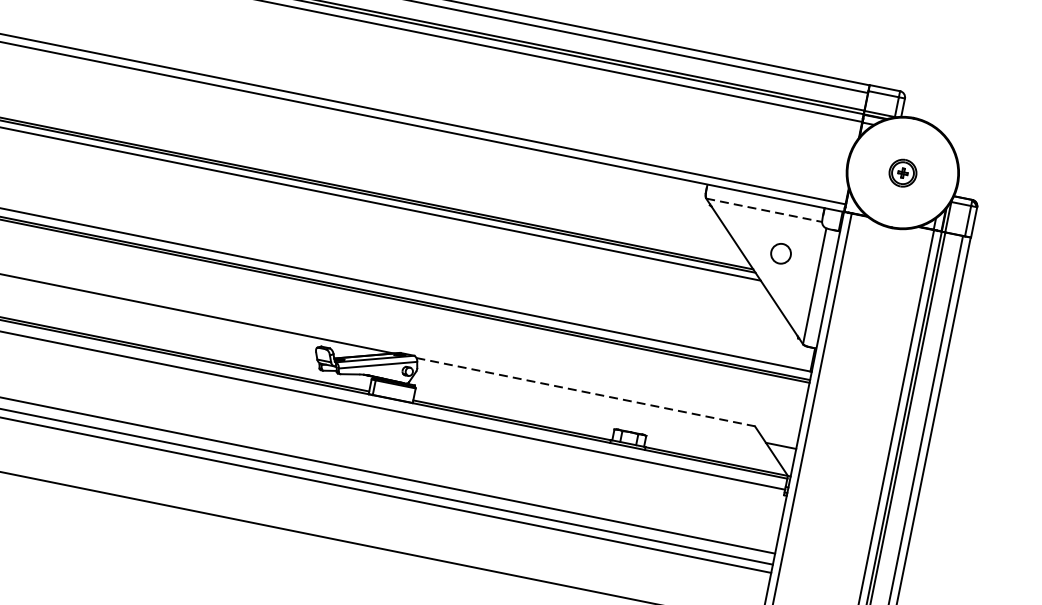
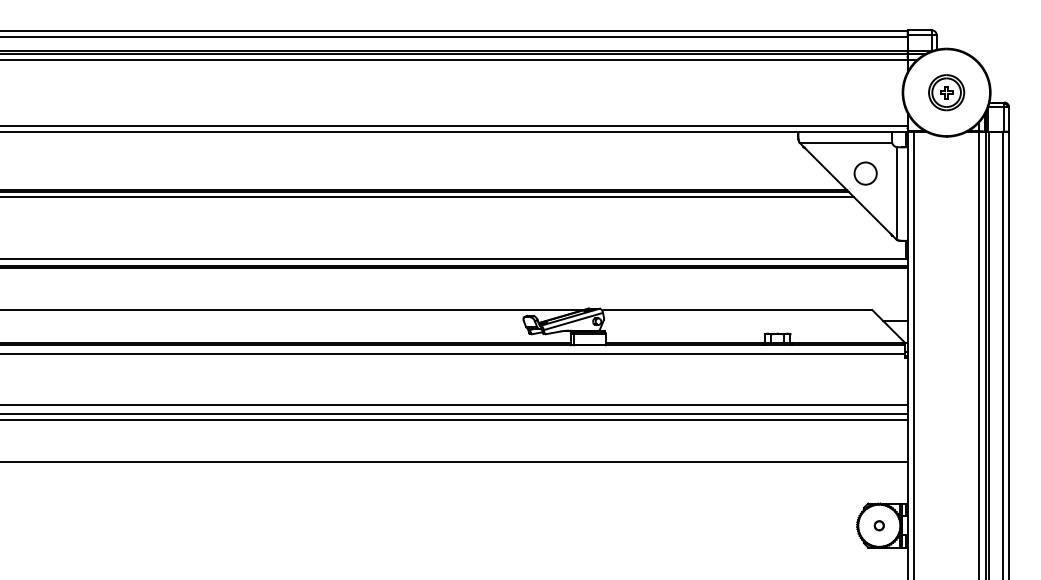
part: (902, 172) -> (946, 92), size x1.67
line: (764, 210) -> (846, 142), dashed -> solid
circle: (780, 253) -> (865, 173), size x1.43
line: (586, 392) -> (737, 310), dashed -> solid

